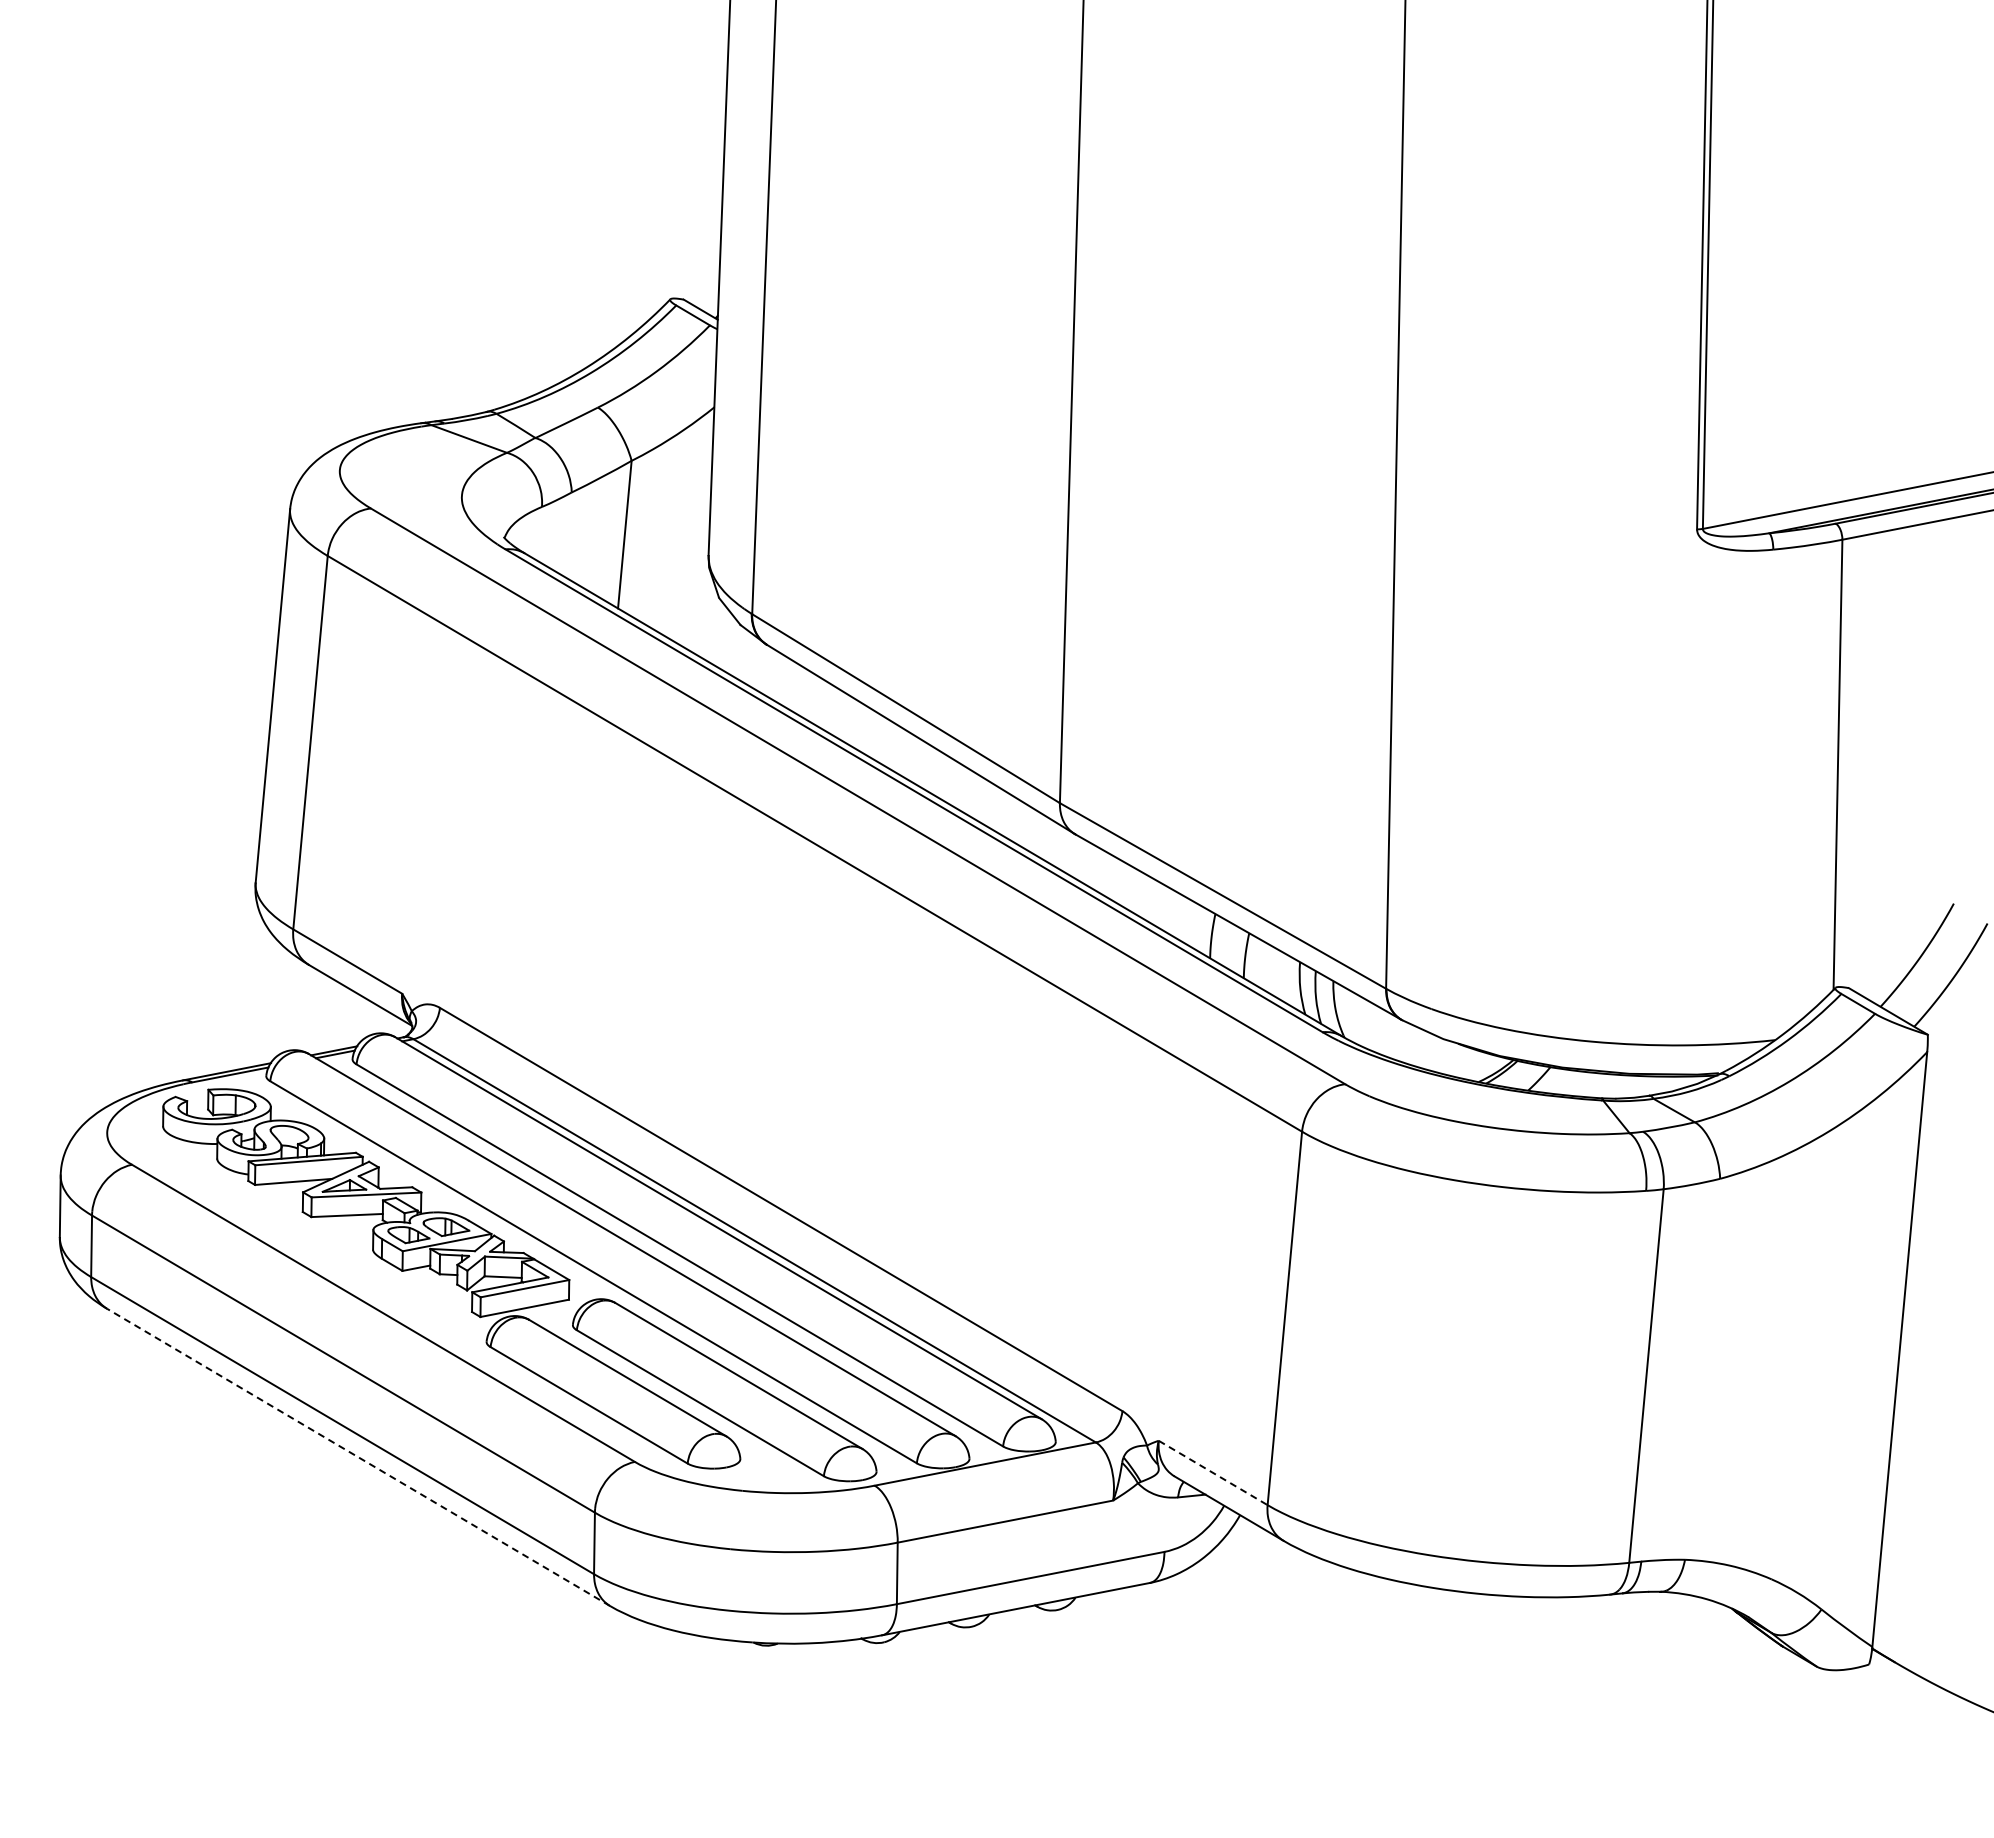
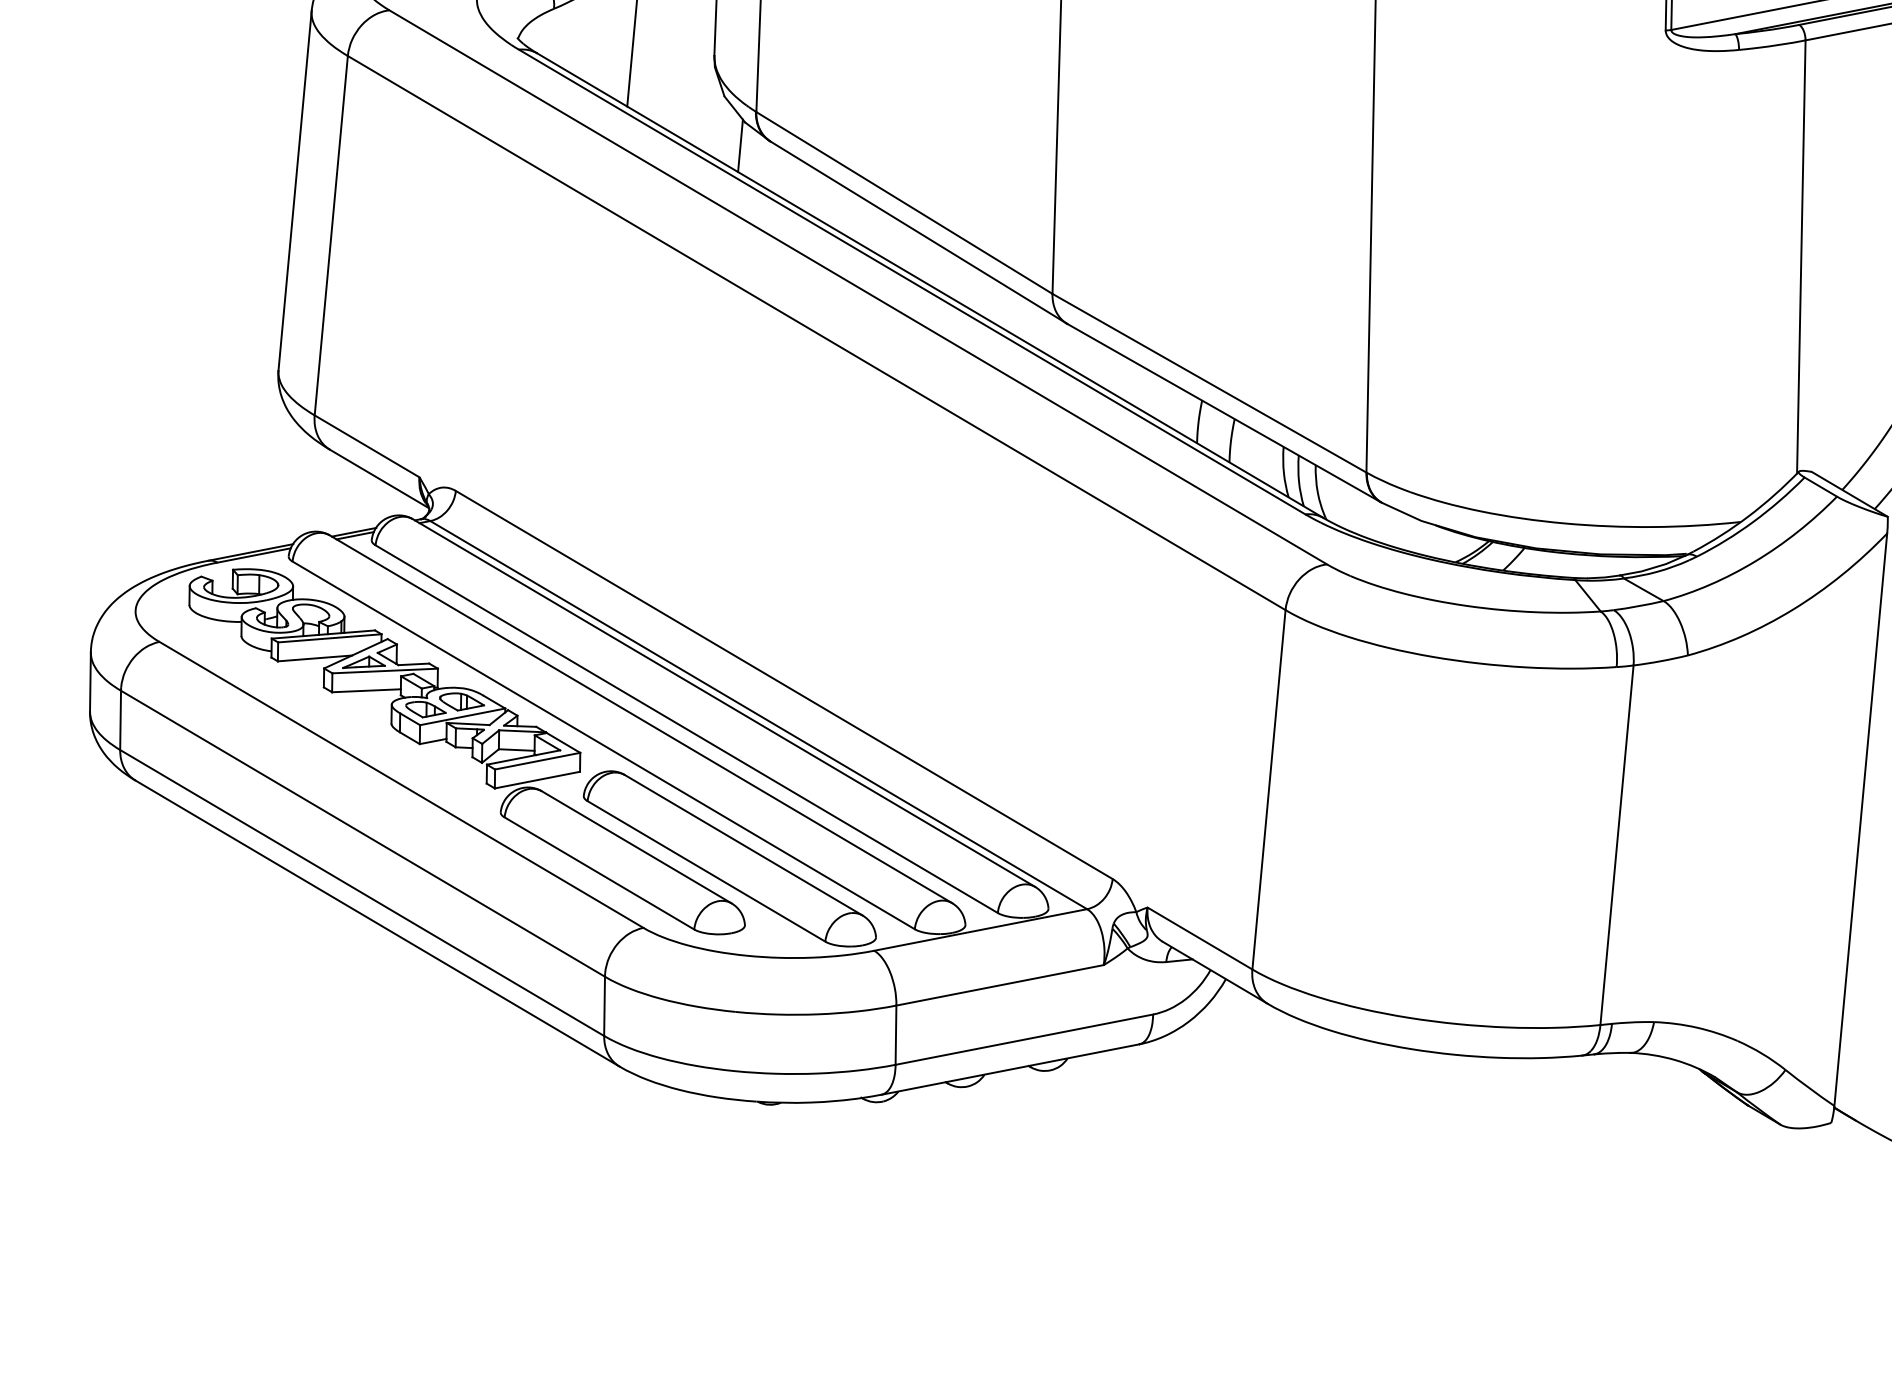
line: (735, 649) -> (740, 146), added
line: (358, 1457) -> (377, 923), dashed -> solid
line: (1213, 1473) -> (1200, 939), dashed -> solid

